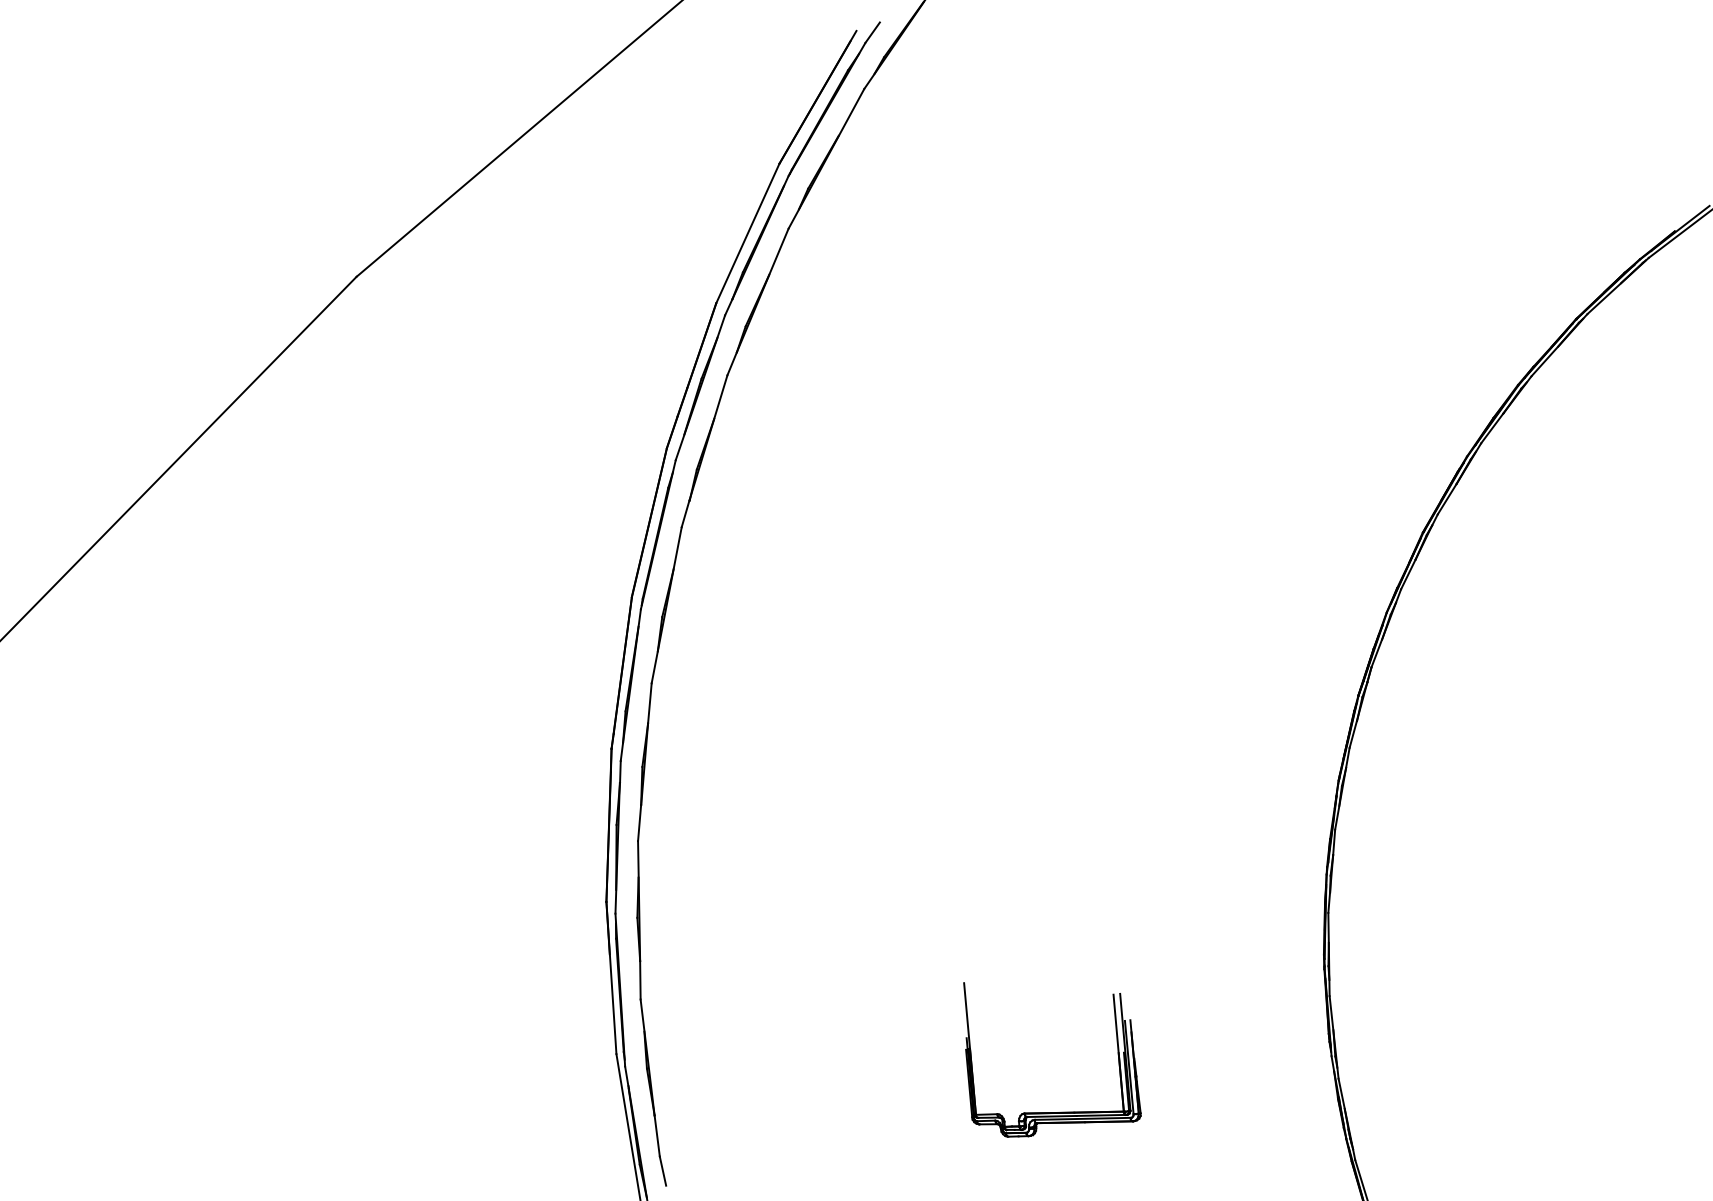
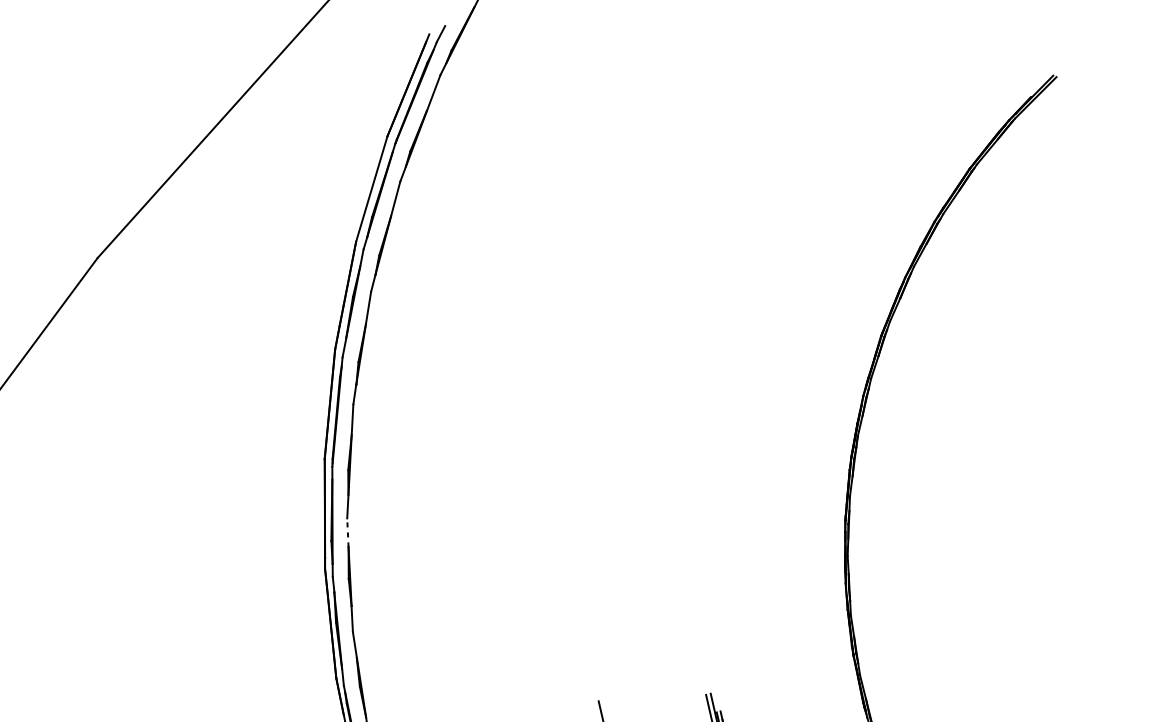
line: (649, 703) -> (347, 532), solid -> dashed

